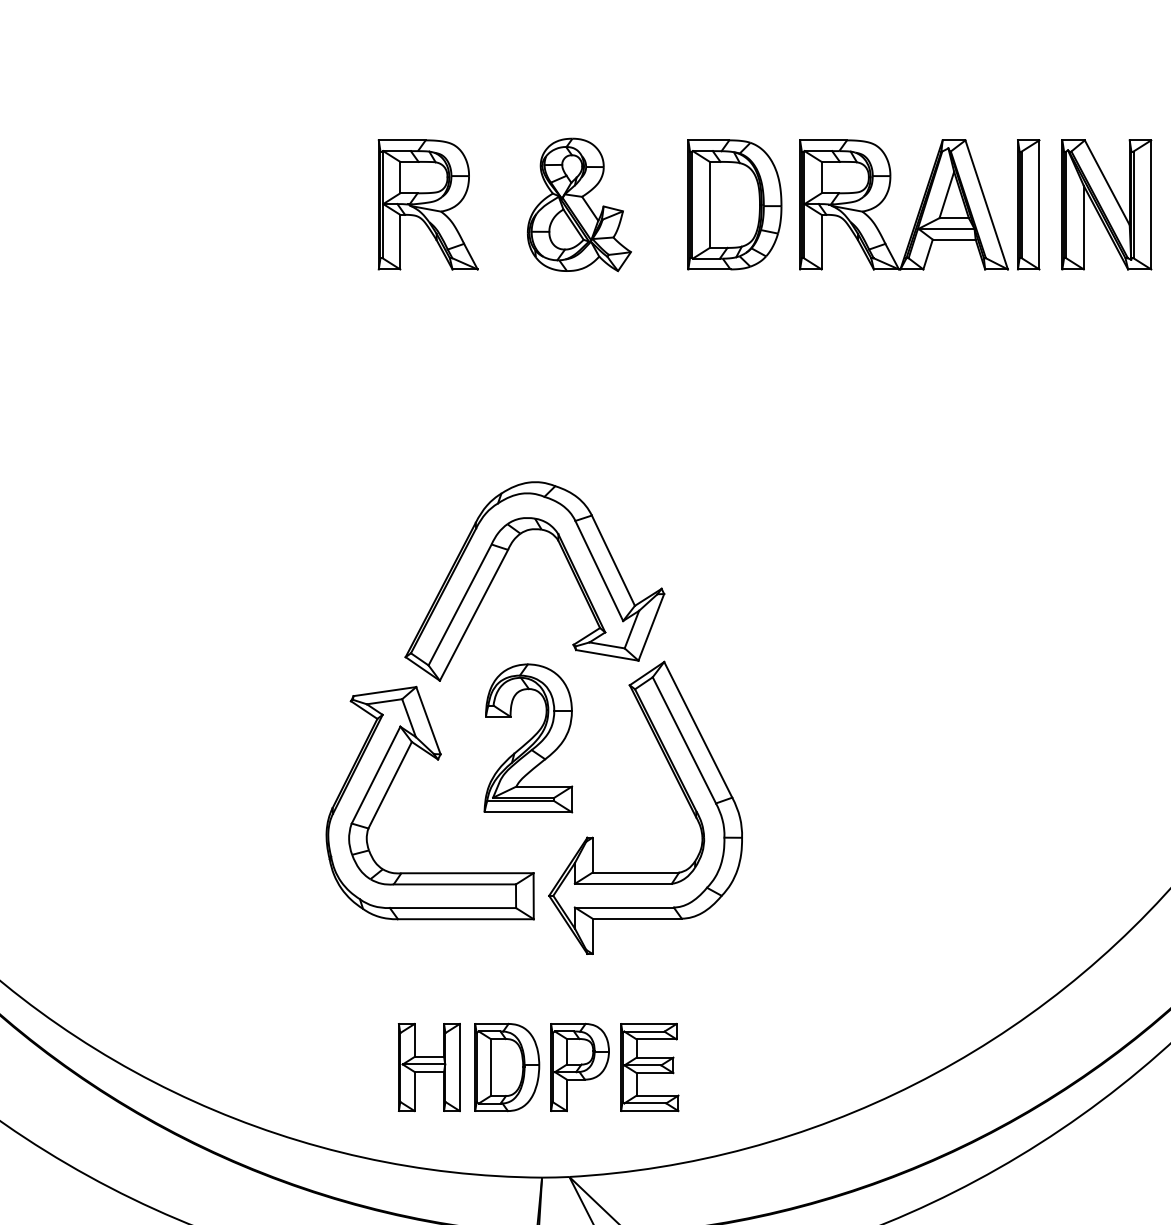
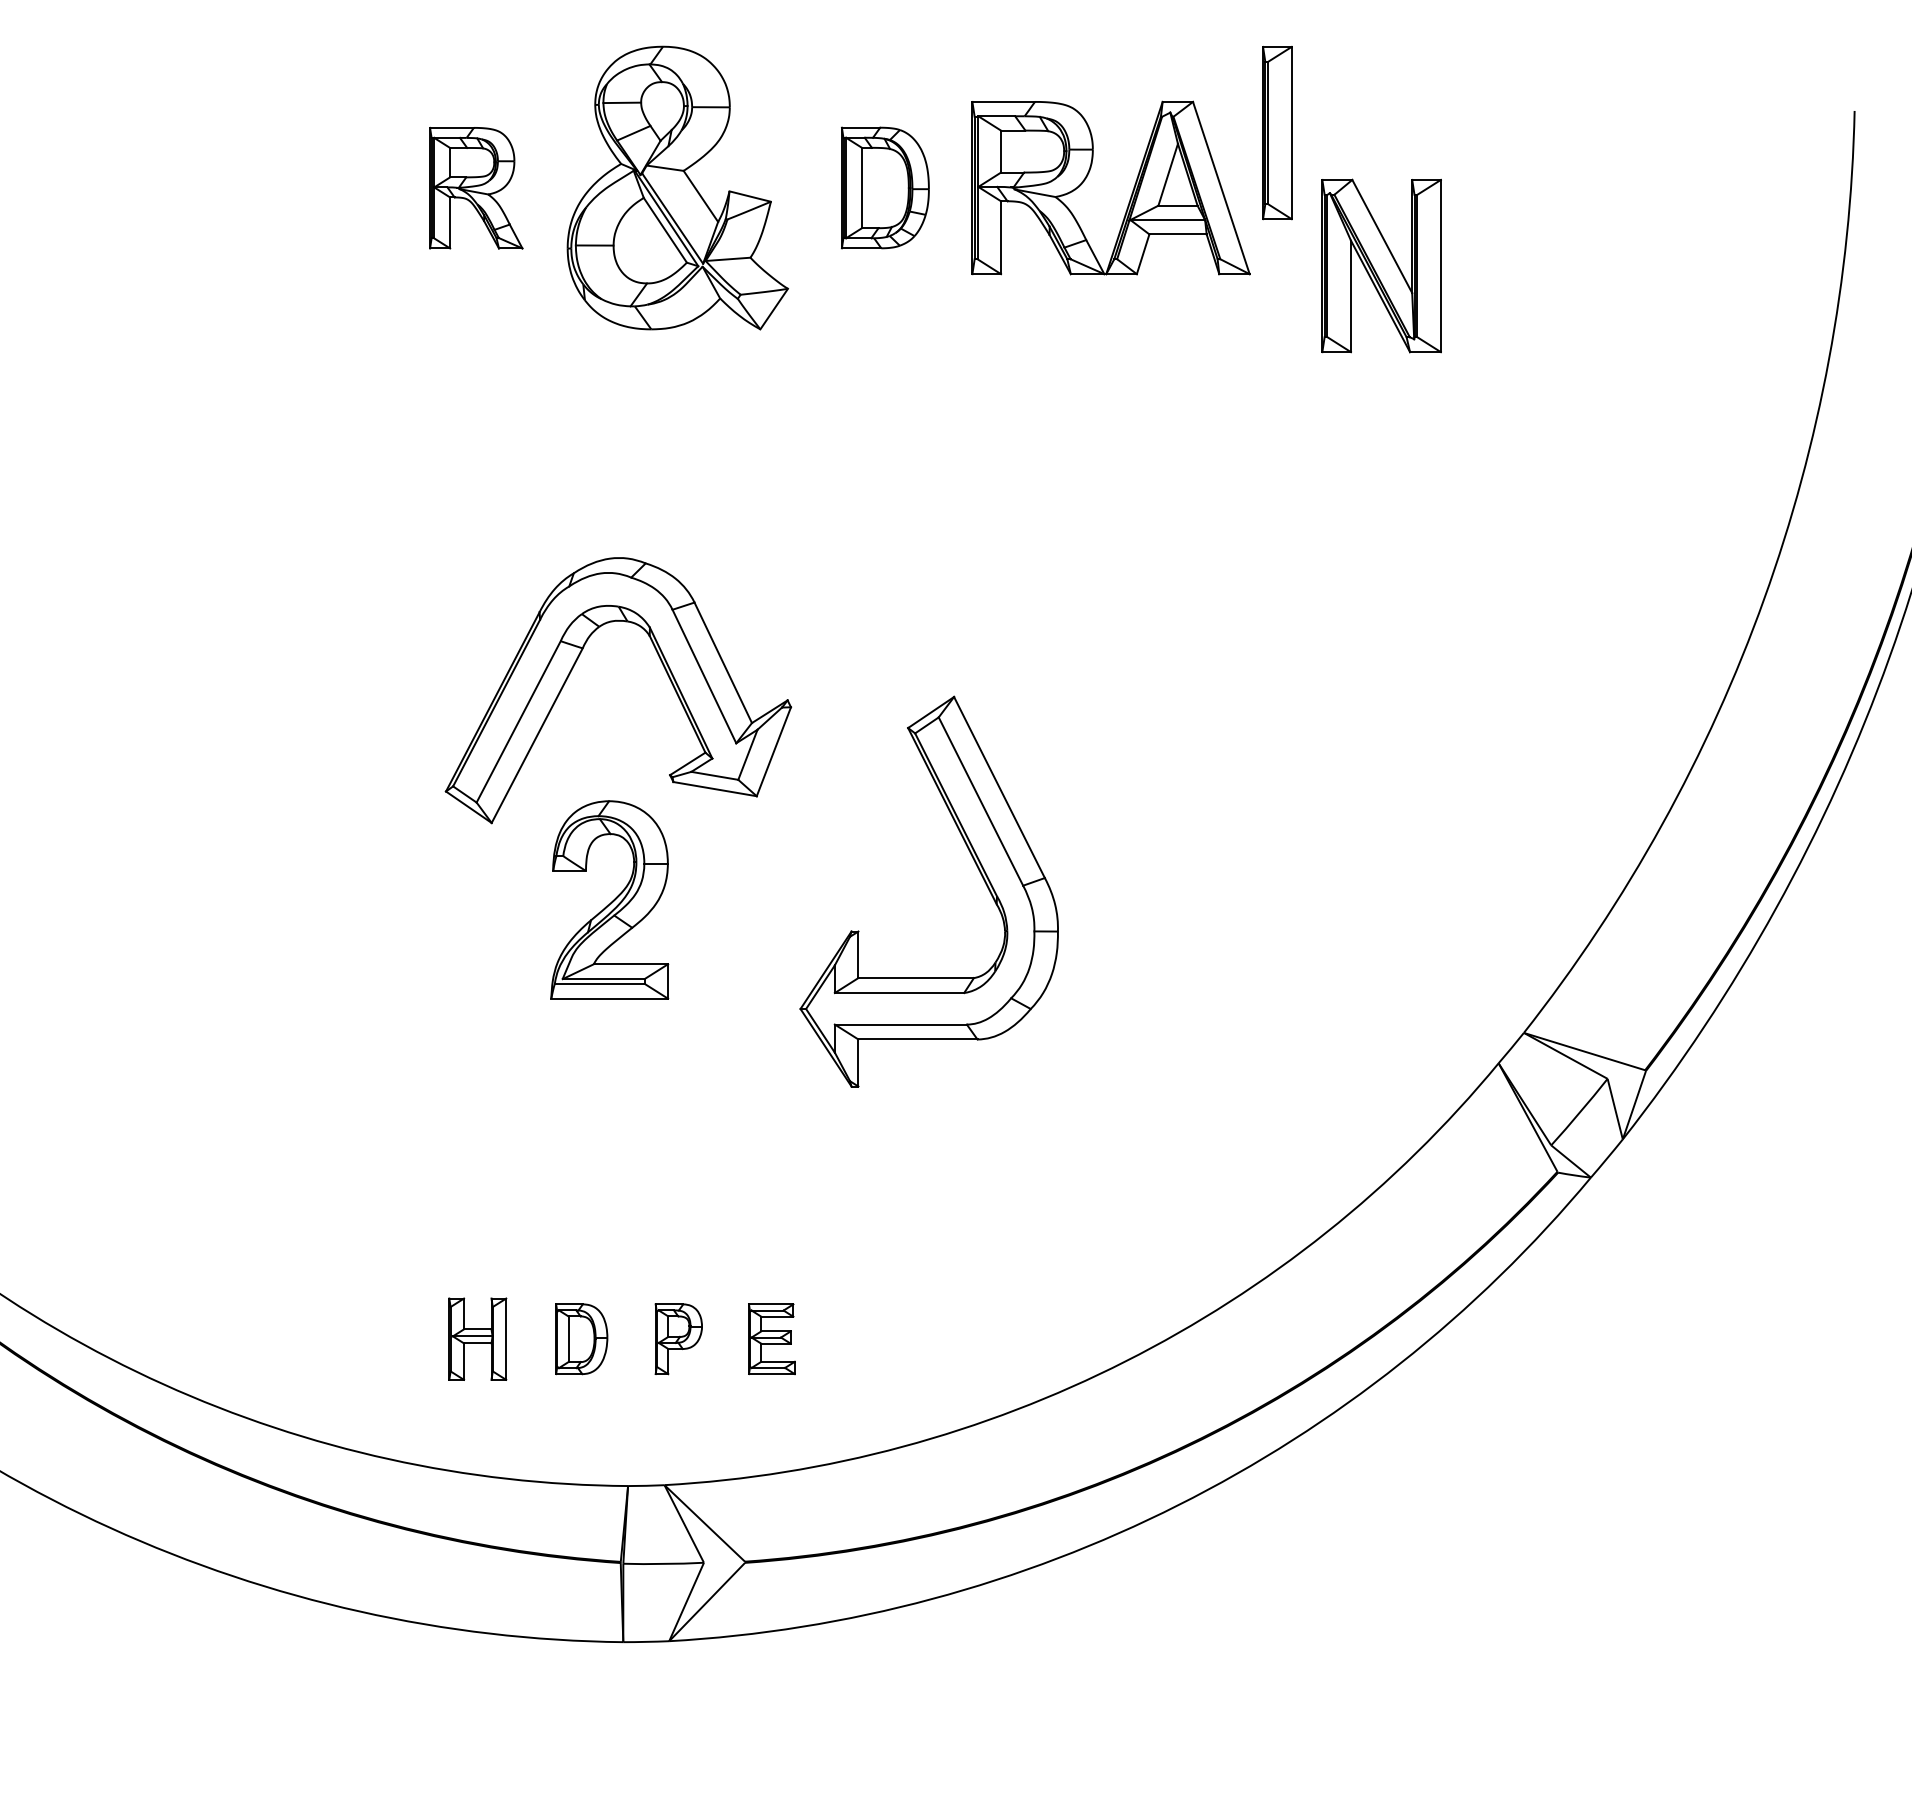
part: (579, 204) -> (677, 187), size x1.6
part: (734, 204) -> (885, 187), size x0.7
part: (1106, 204) -> (1381, 265), moved
part: (428, 205) -> (476, 188), size x0.7
part: (1028, 205) -> (1277, 133), moved
part: (391, 783) -> (427, 960), removed
part: (681, 789) -> (976, 866), moved
part: (429, 1067) -> (477, 1339), size x0.7
part: (507, 1067) -> (581, 1339), size x0.6
part: (579, 1067) -> (678, 1339), size x0.6
part: (649, 1067) -> (771, 1339), size x0.6

